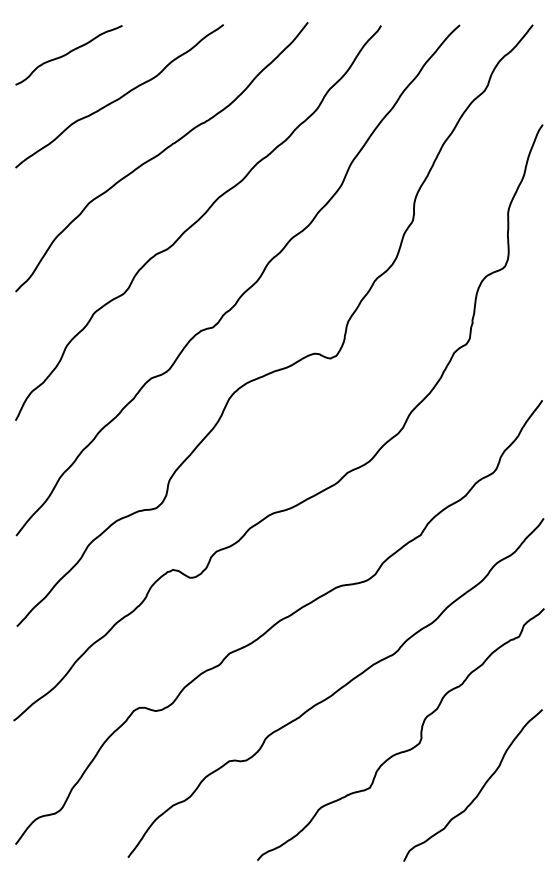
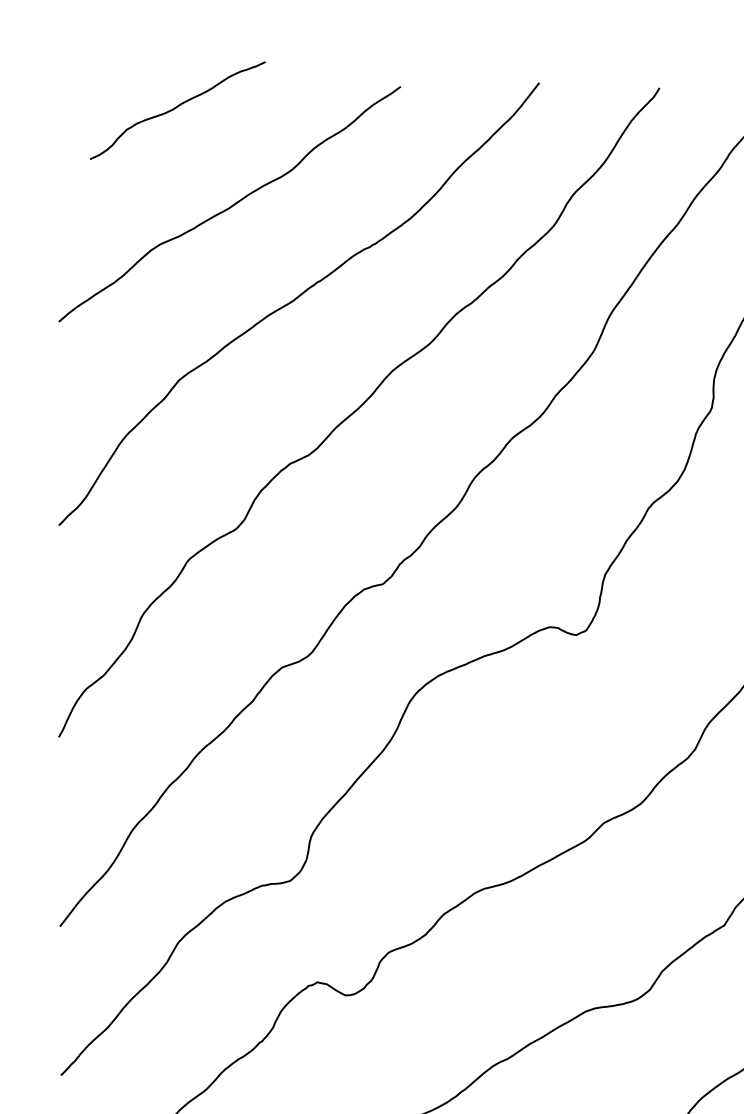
curve: (68, 54) -> (177, 109), moved

